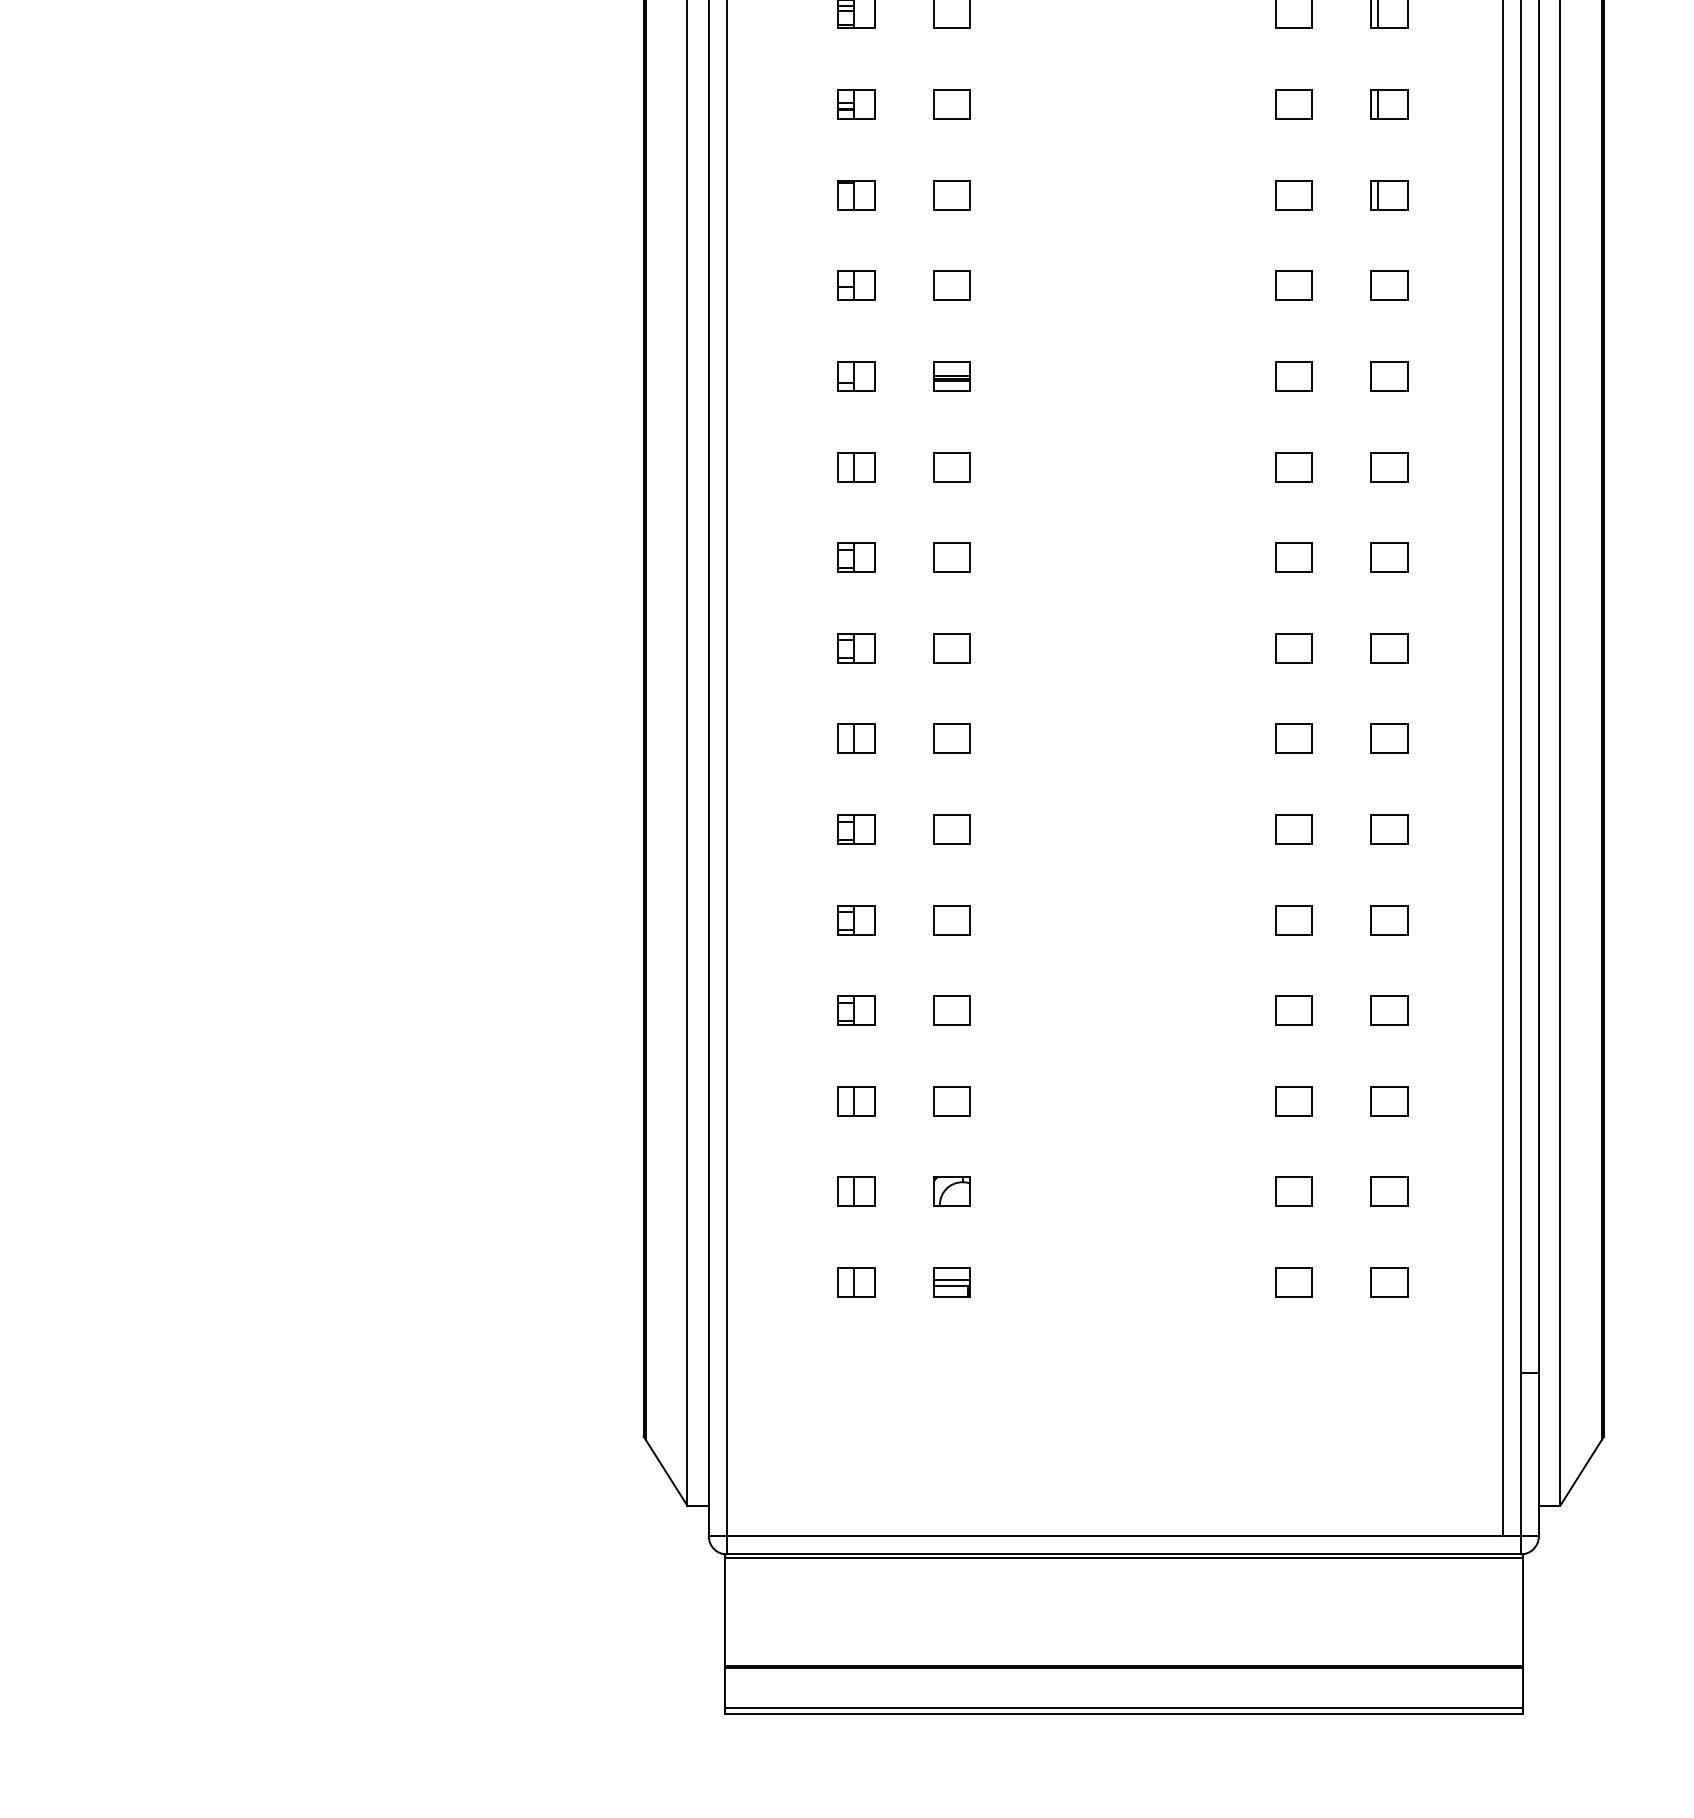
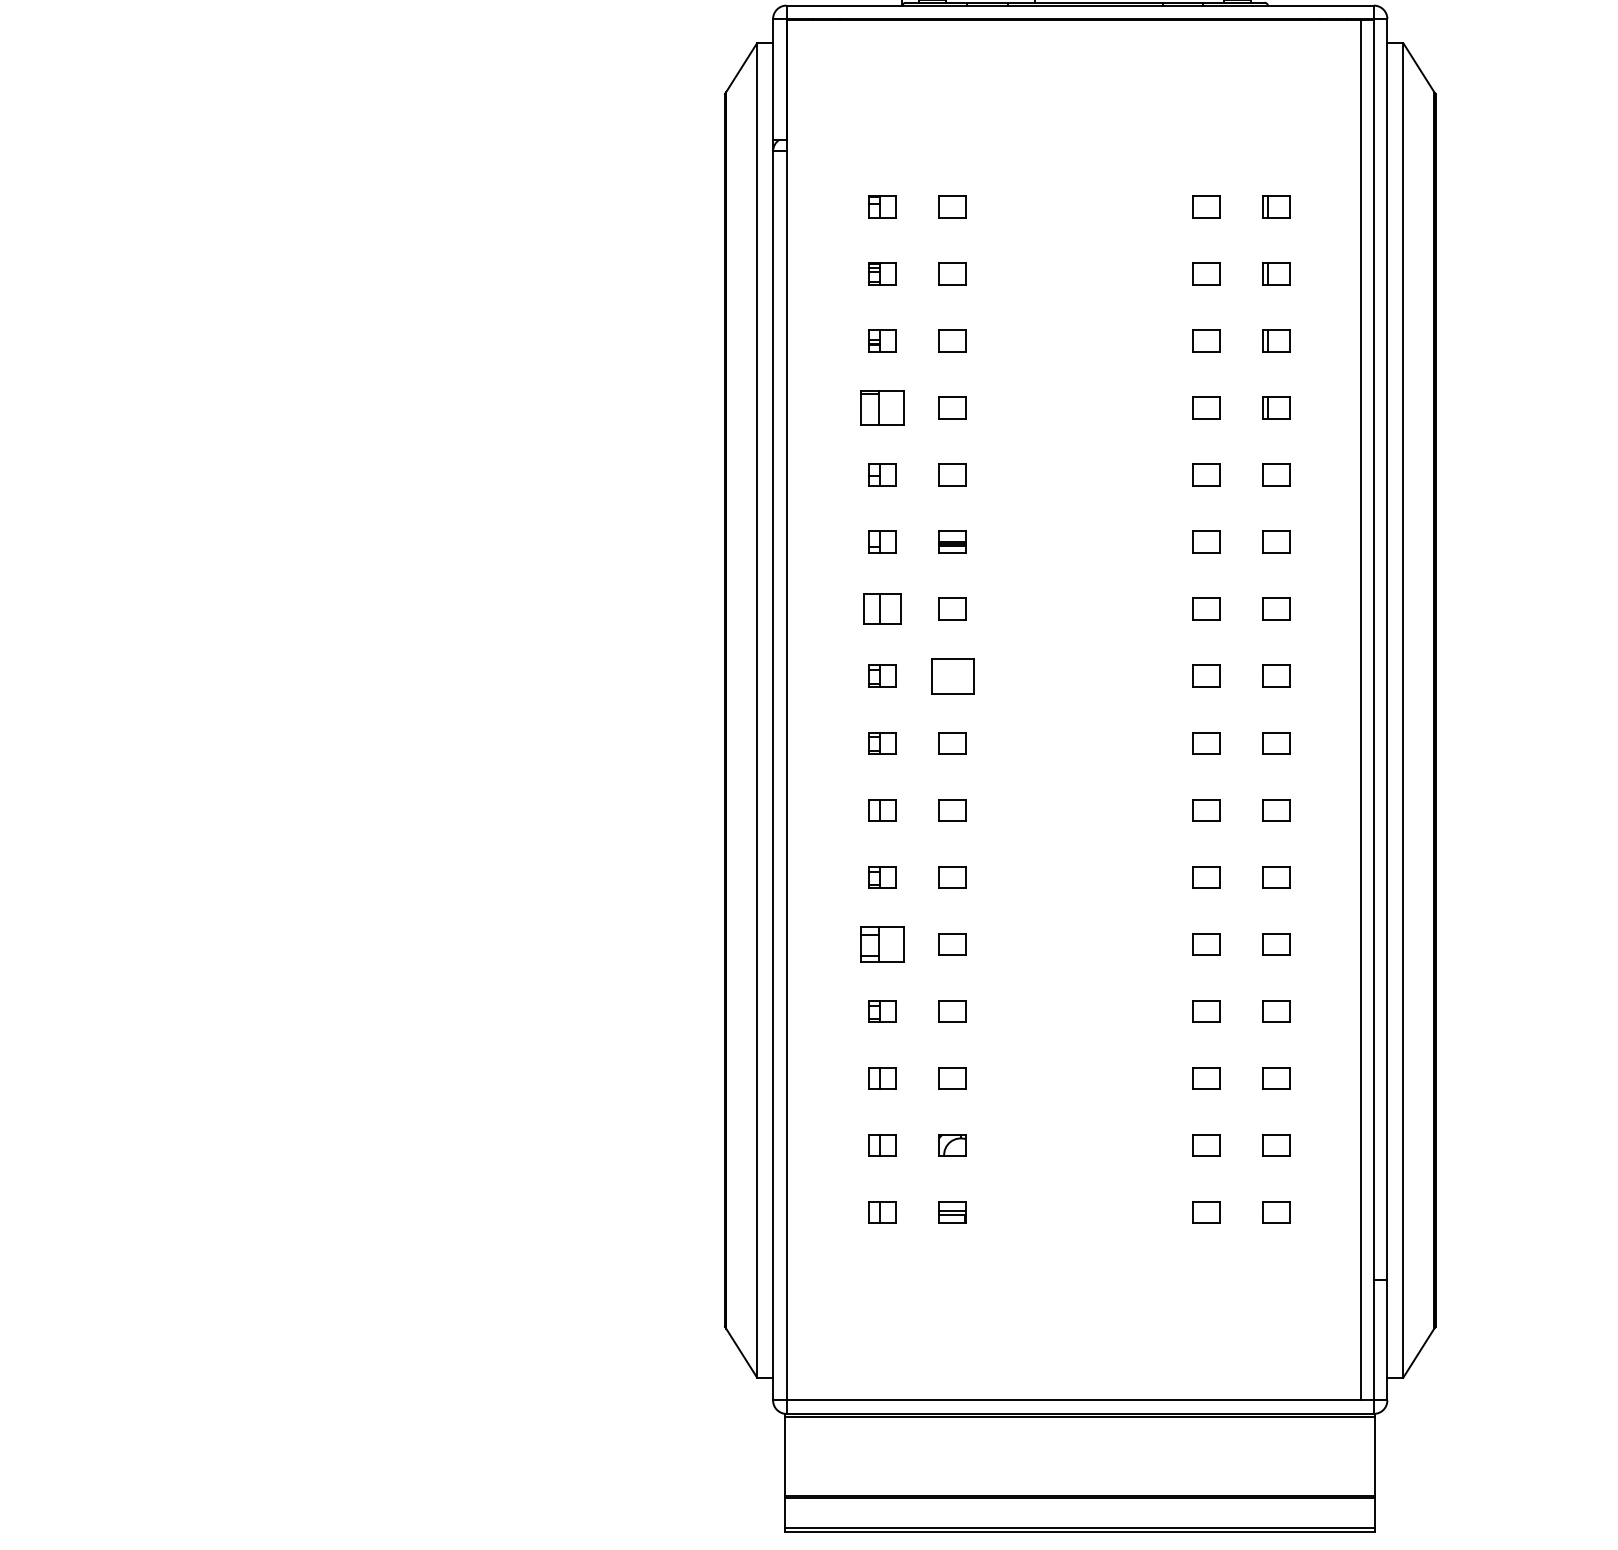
part: (856, 194) -> (882, 407), size x1.6
part: (856, 466) -> (882, 608), size x1.4
part: (951, 556) -> (952, 675), size x1.6
part: (856, 920) -> (882, 944), size x1.6

